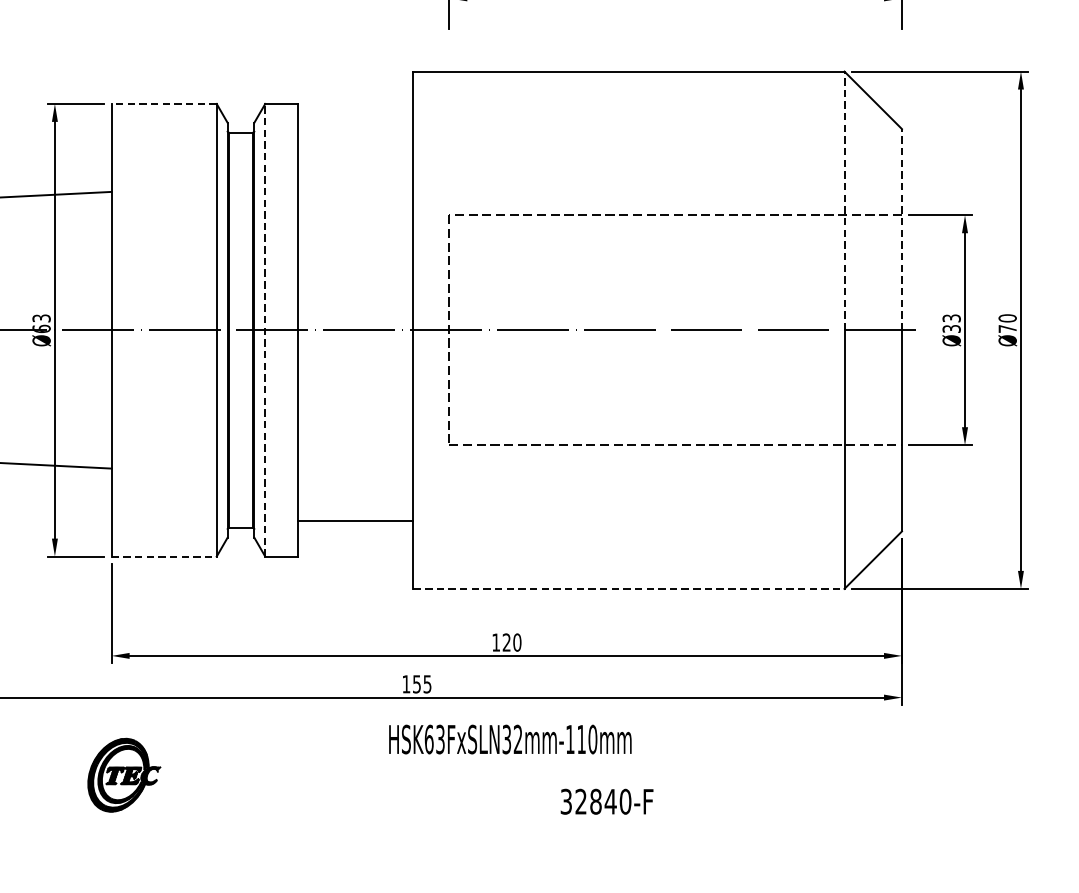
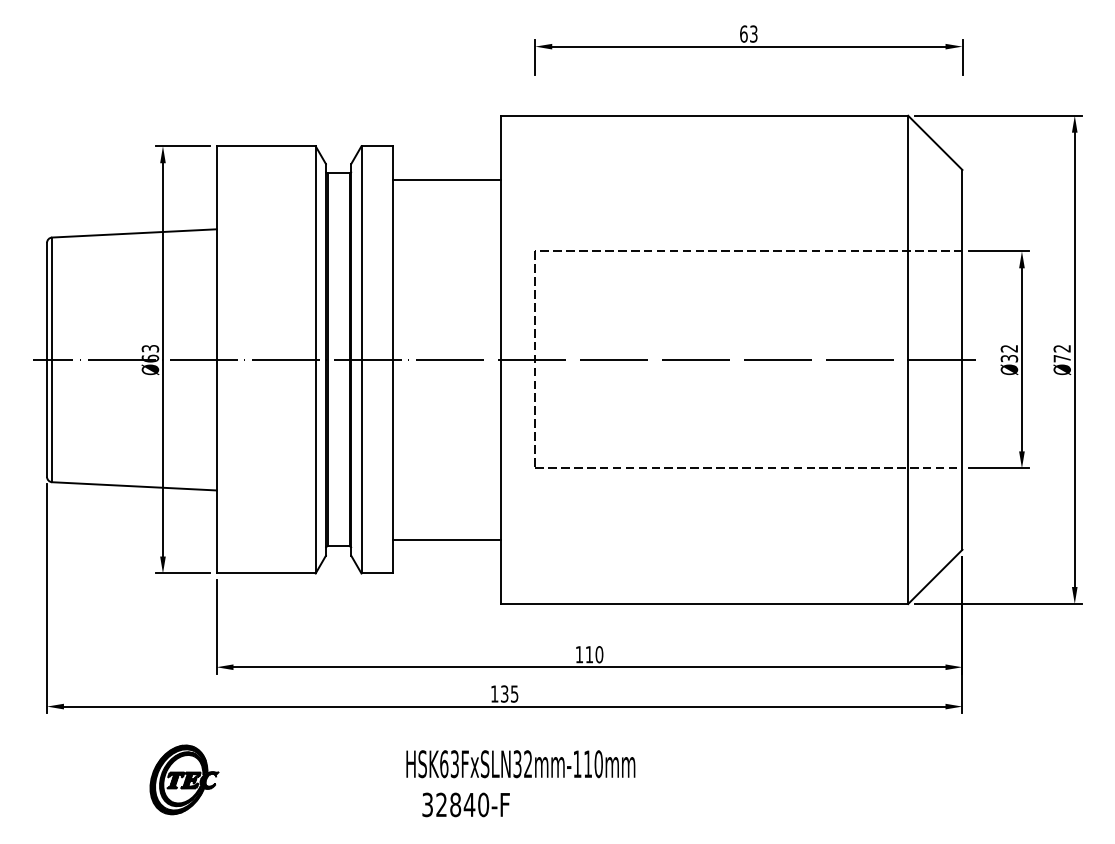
line: (164, 104) -> (266, 146), dashed -> solid
line: (355, 140) -> (446, 180), added
line: (844, 200) -> (908, 237), dashed -> solid
line: (902, 229) -> (962, 264), dashed -> solid
text: (951, 318) -> (1009, 348), Ø33 -> Ø32
text: (1006, 318) -> (1061, 348), Ø70 -> Ø72
line: (265, 329) -> (361, 359), dashed -> solid
line: (164, 556) -> (266, 573), dashed -> solid
line: (629, 589) -> (705, 604), dashed -> solid
text: (505, 642) -> (588, 654), 120 -> 110
text: (416, 683) -> (504, 693), 155 -> 135
text: (510, 739) -> (520, 764), moved
part: (124, 774) -> (184, 779), moved
text: (606, 801) -> (465, 804), moved

